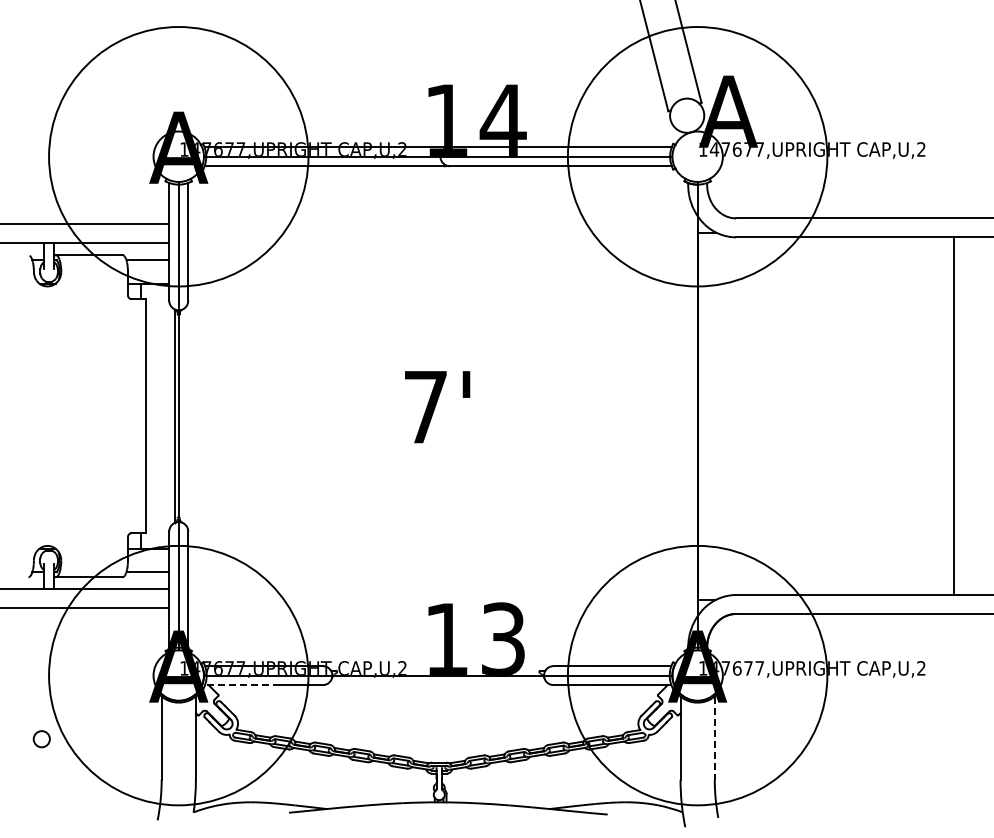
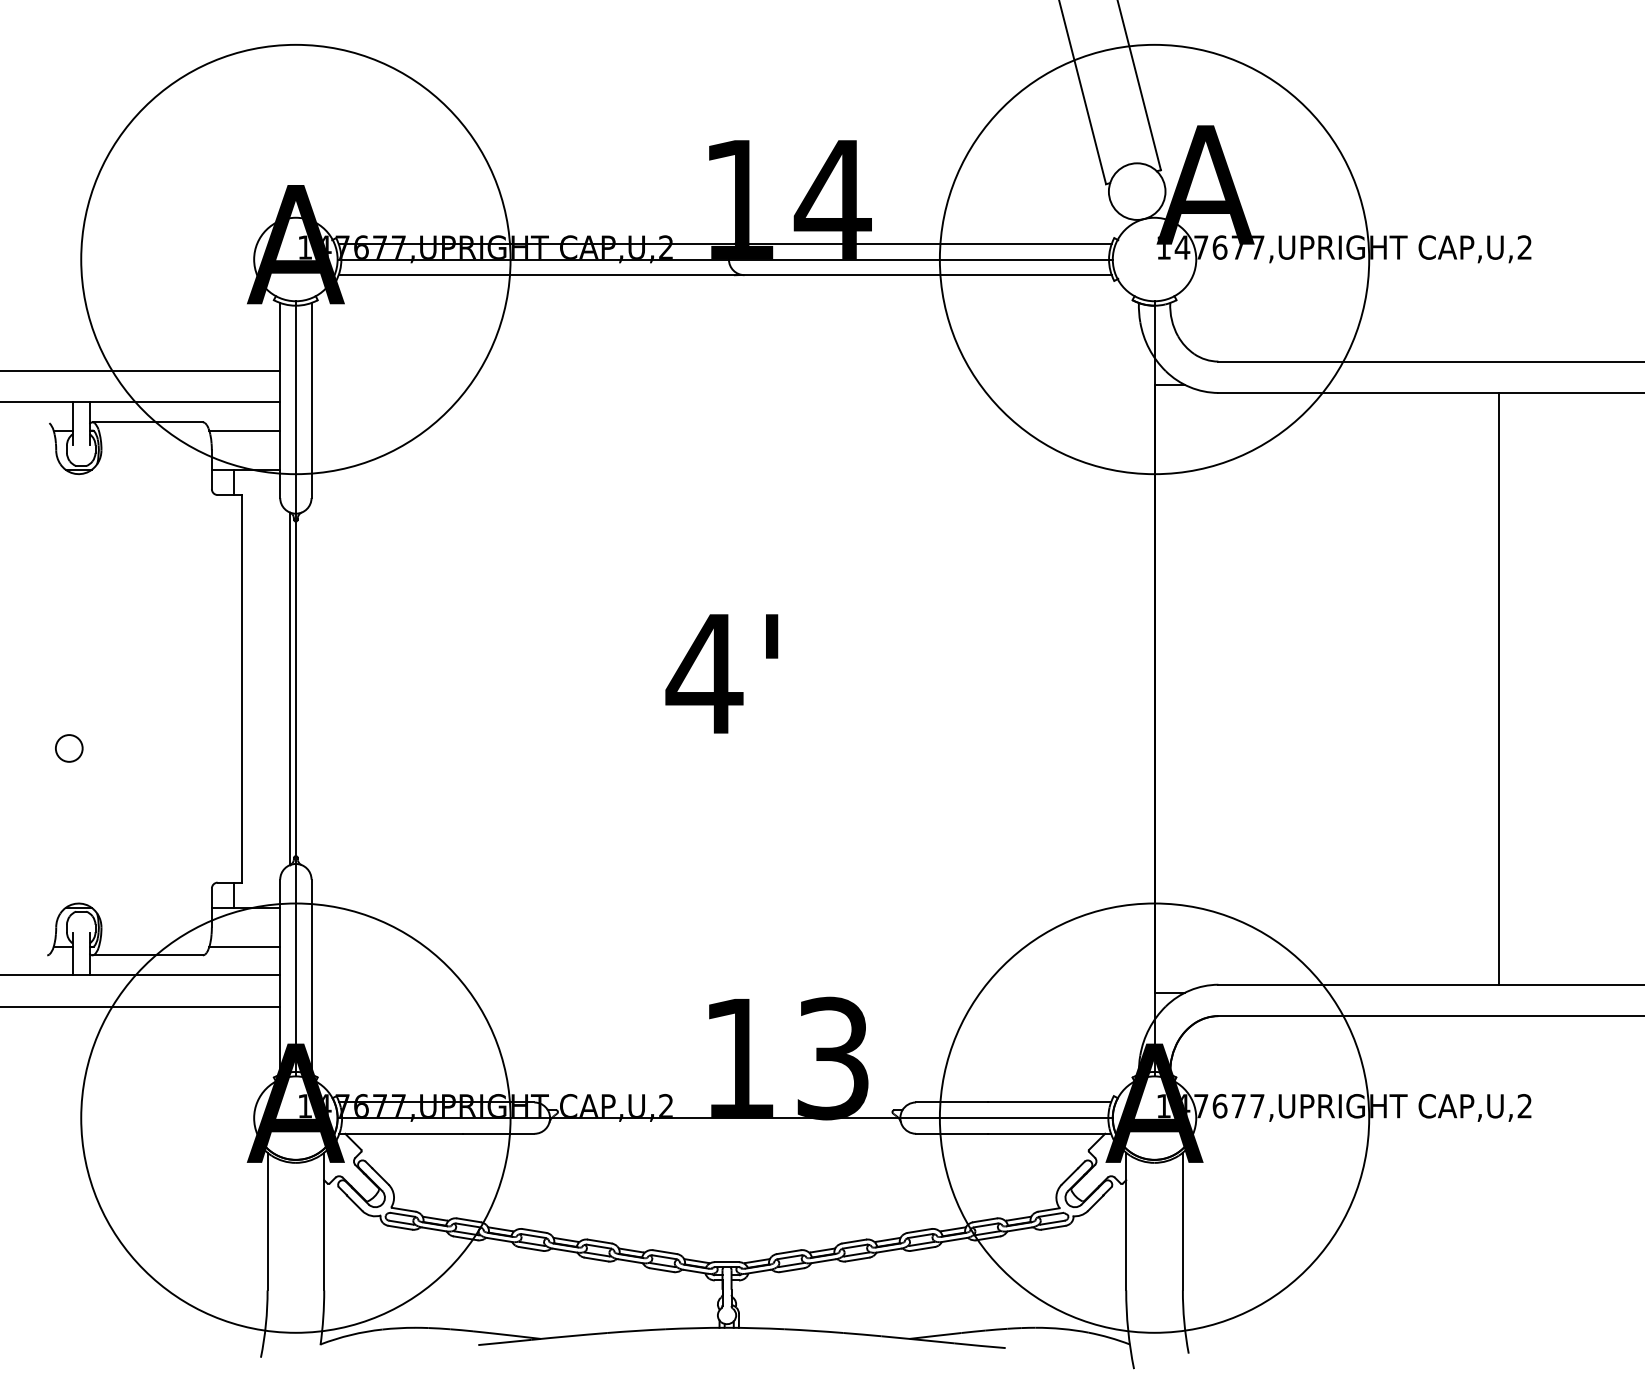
text: (425, 407) -> (704, 674), 7' -> 4'
line: (953, 415) -> (1498, 687), moved
line: (241, 685) -> (399, 1134), dashed -> solid
line: (714, 738) -> (1182, 1222), dashed -> solid
circle: (41, 739) -> (68, 748), moved

